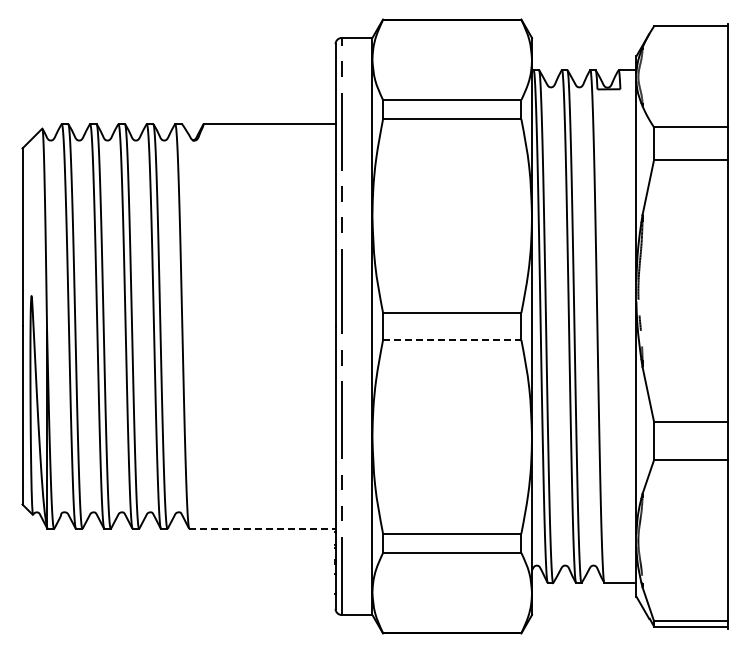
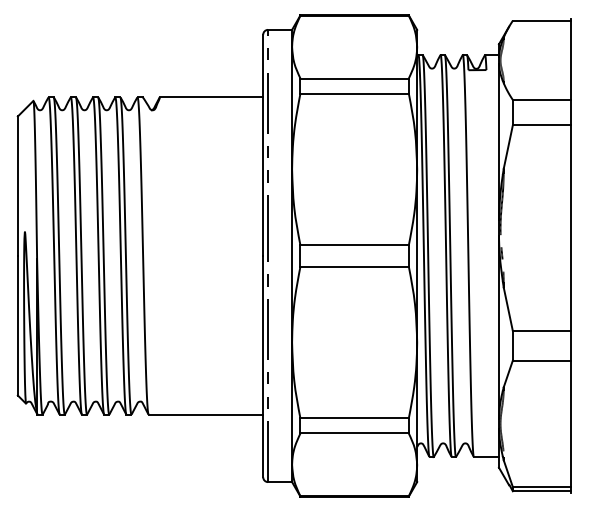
line: (452, 340) -> (354, 266), dashed -> solid
line: (263, 529) -> (206, 415), dashed -> solid

